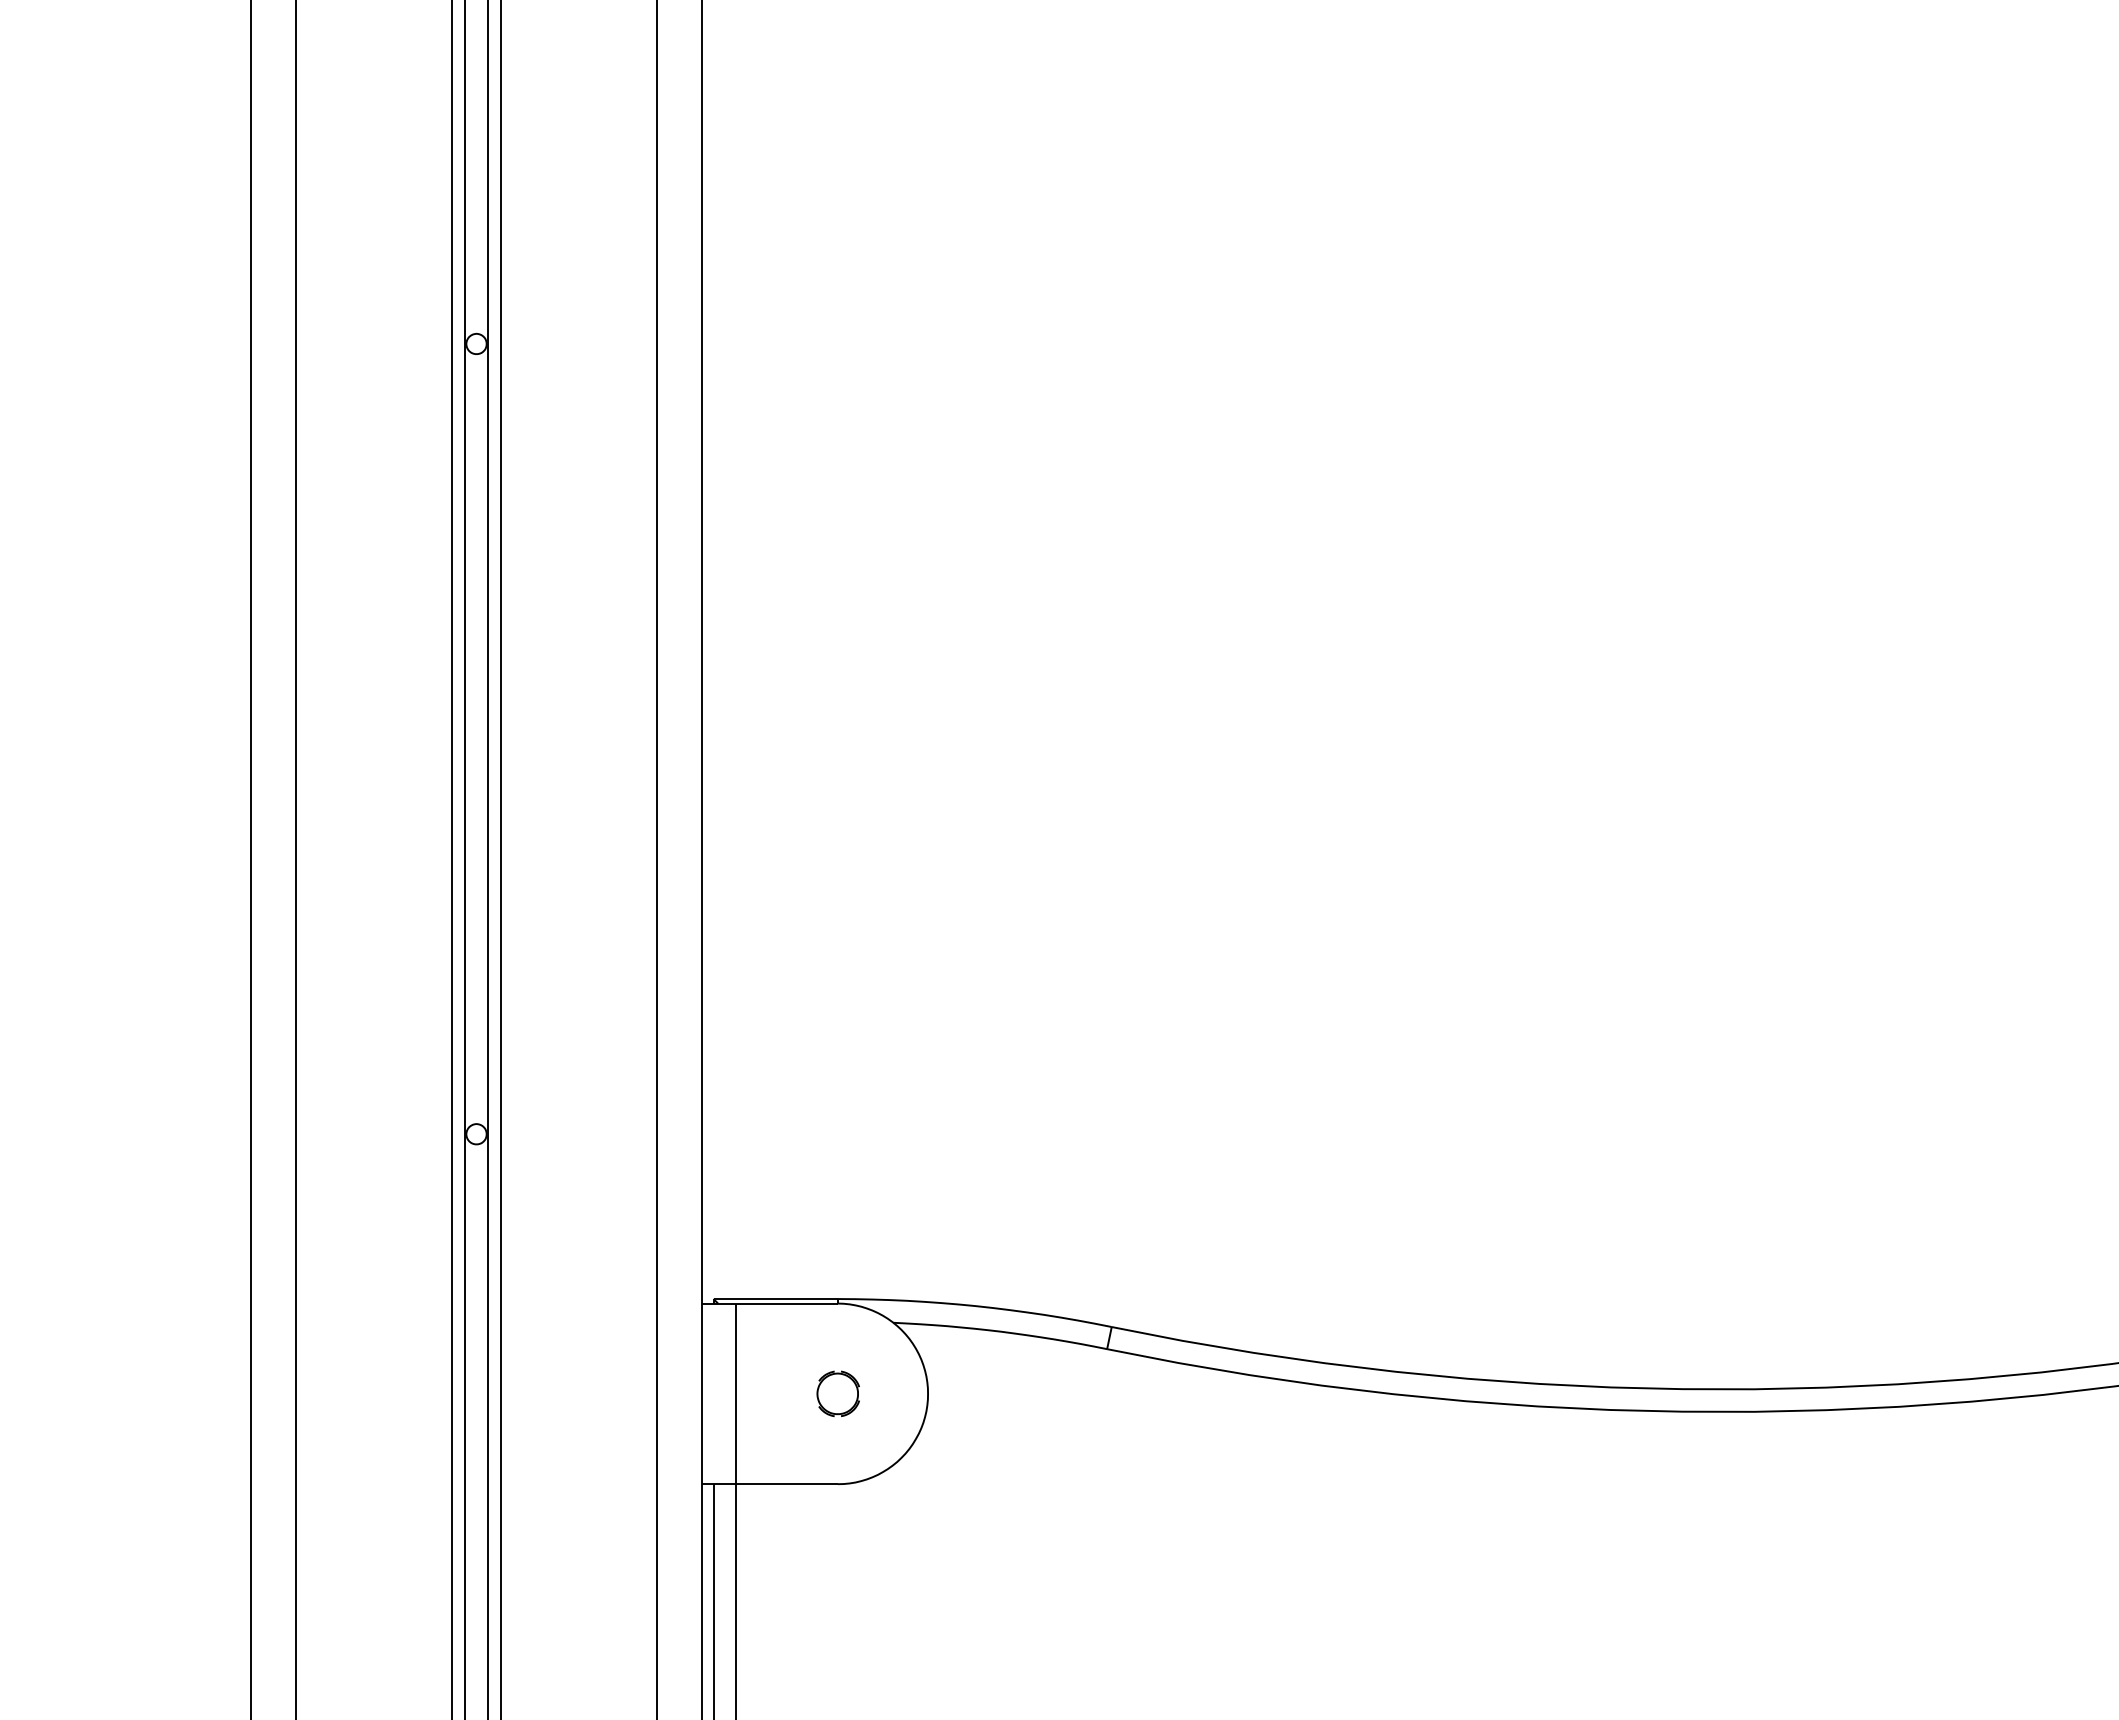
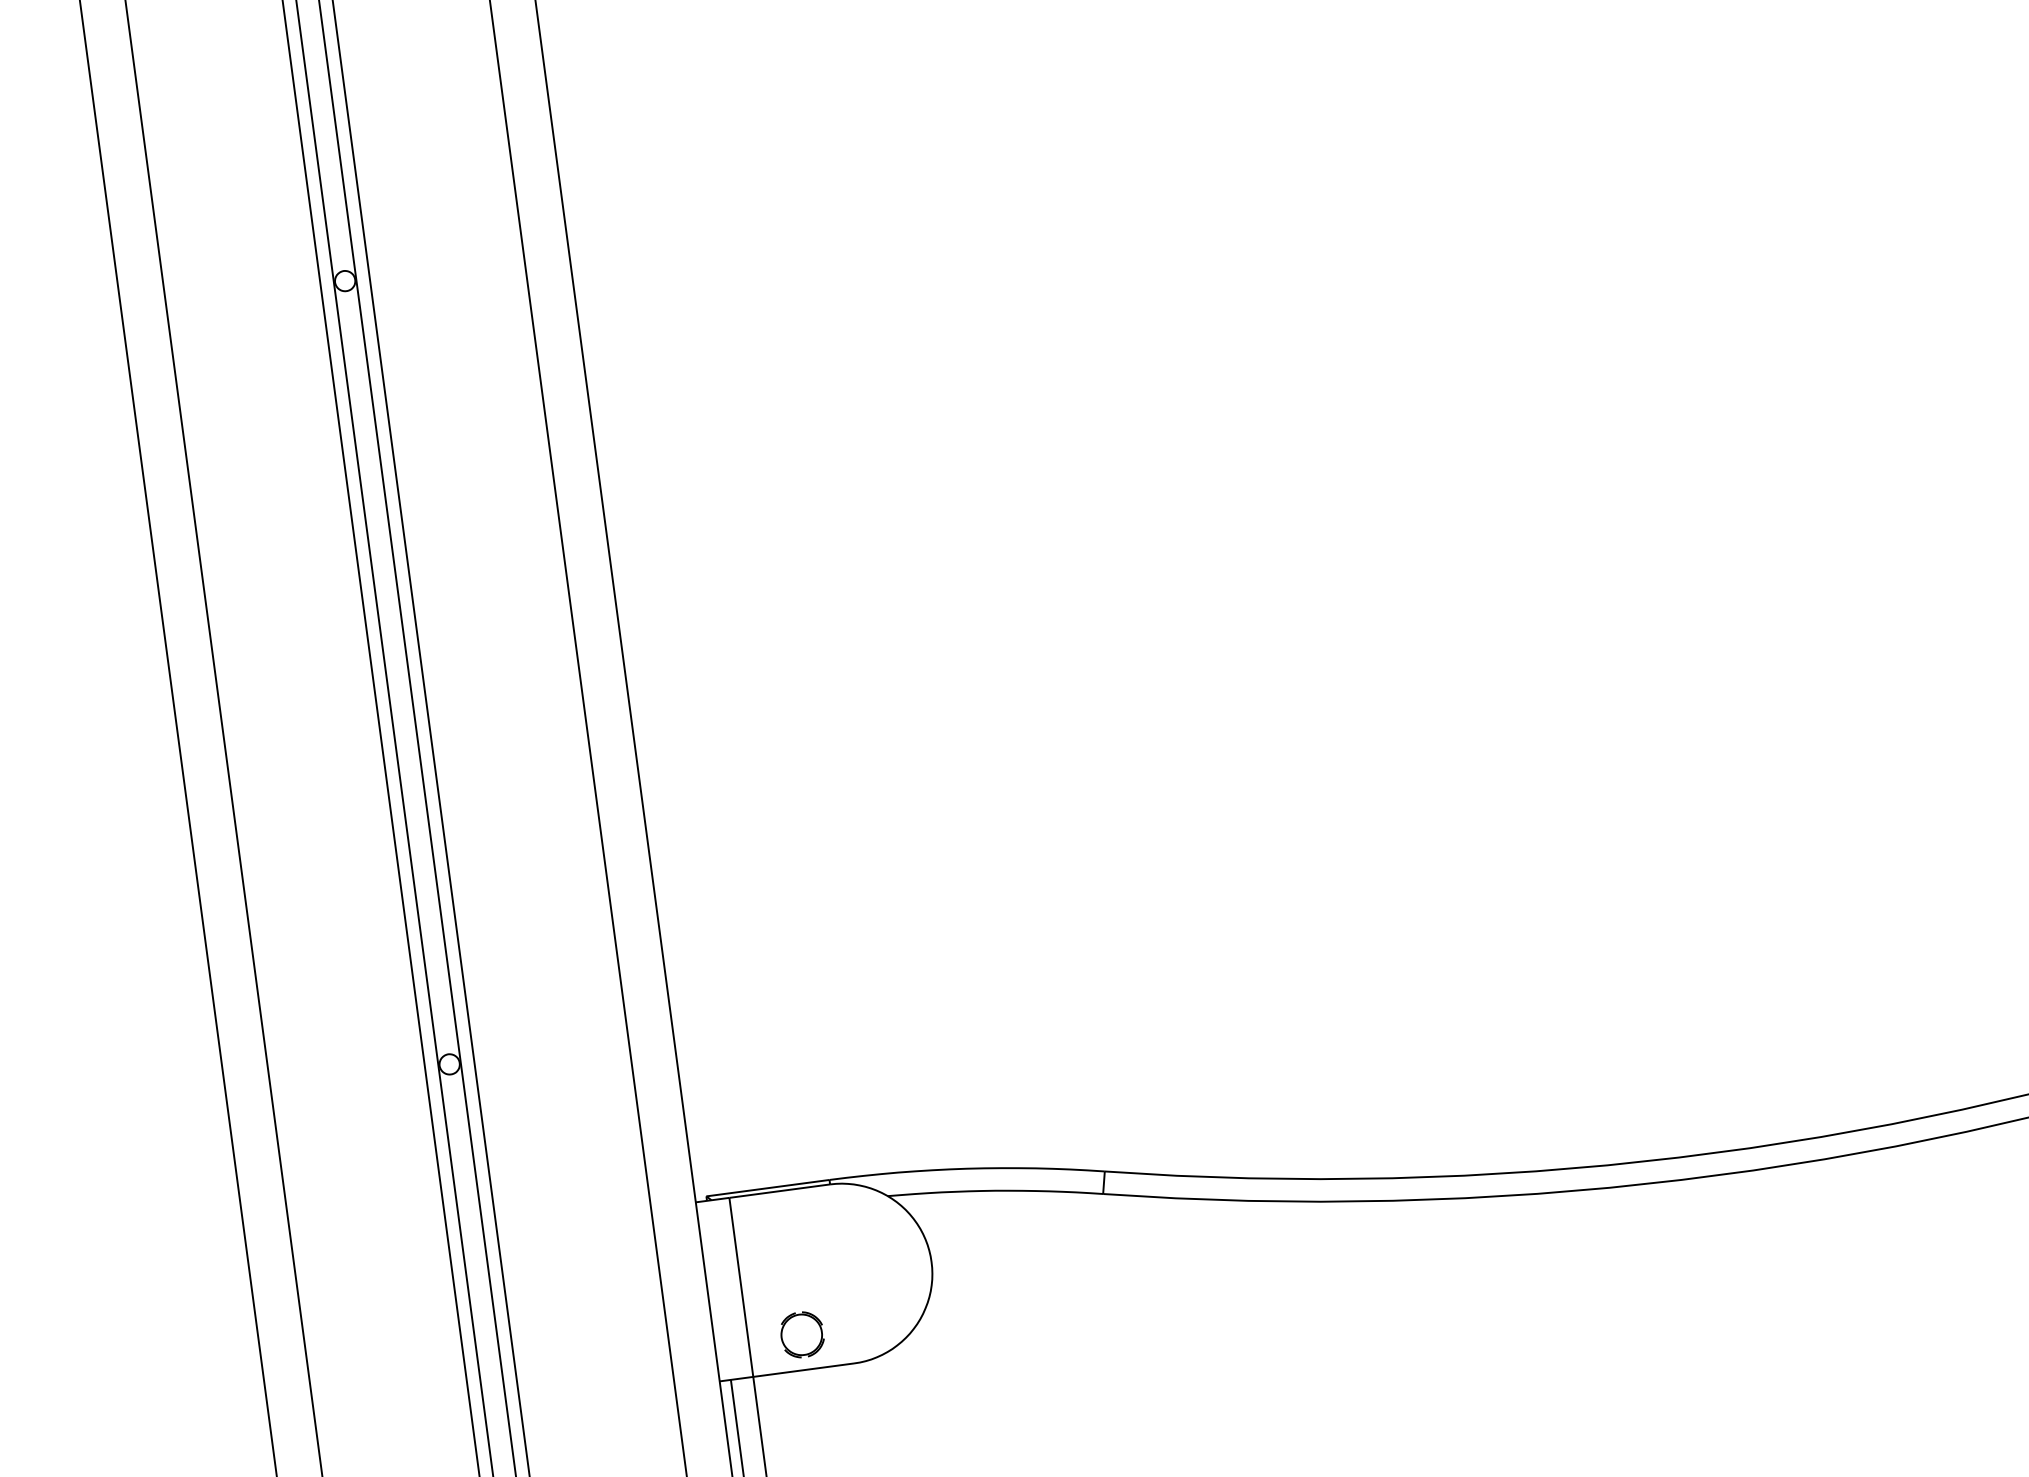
part: (837, 1393) -> (801, 1334), moved

